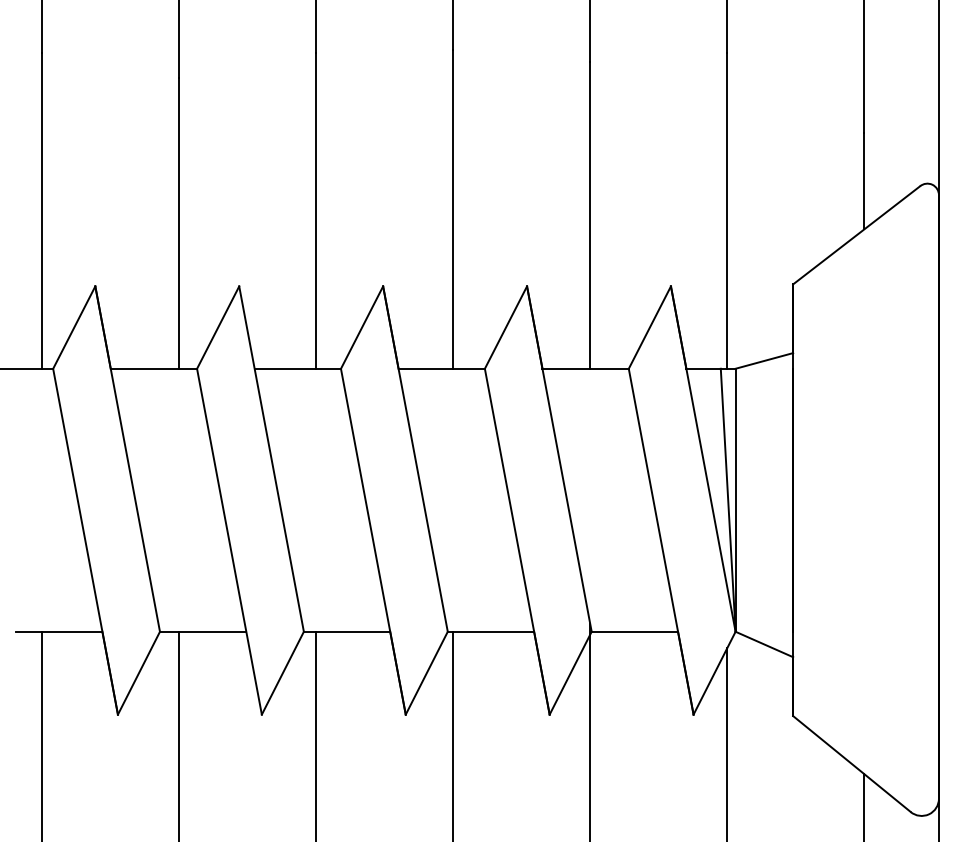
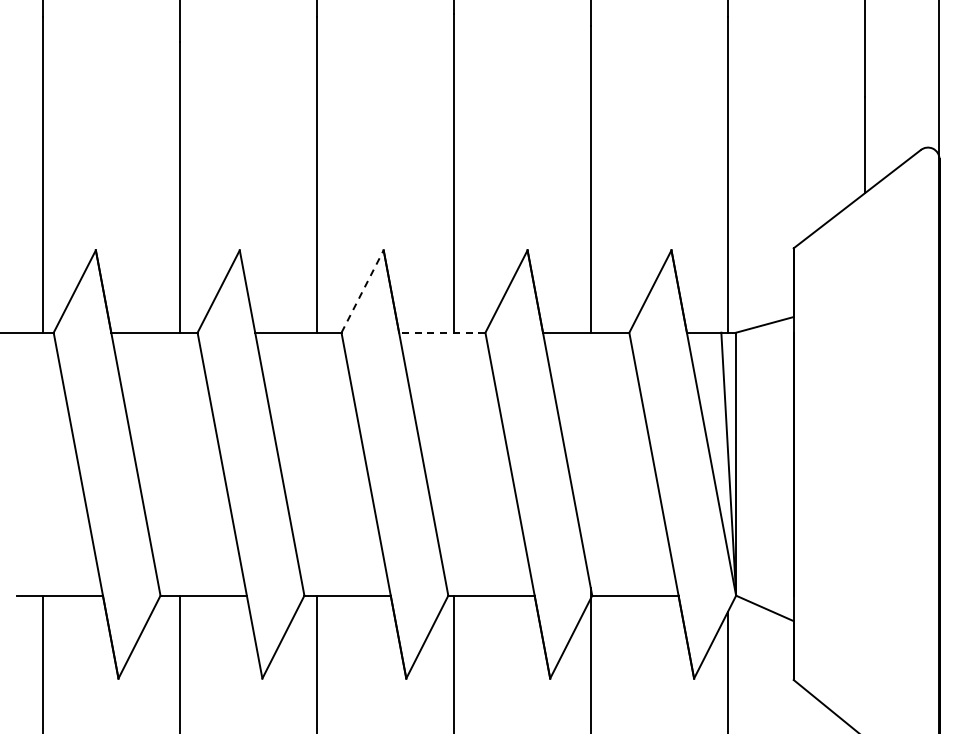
line: (362, 327) -> (363, 291), solid -> dashed
line: (441, 368) -> (442, 332), solid -> dashed

